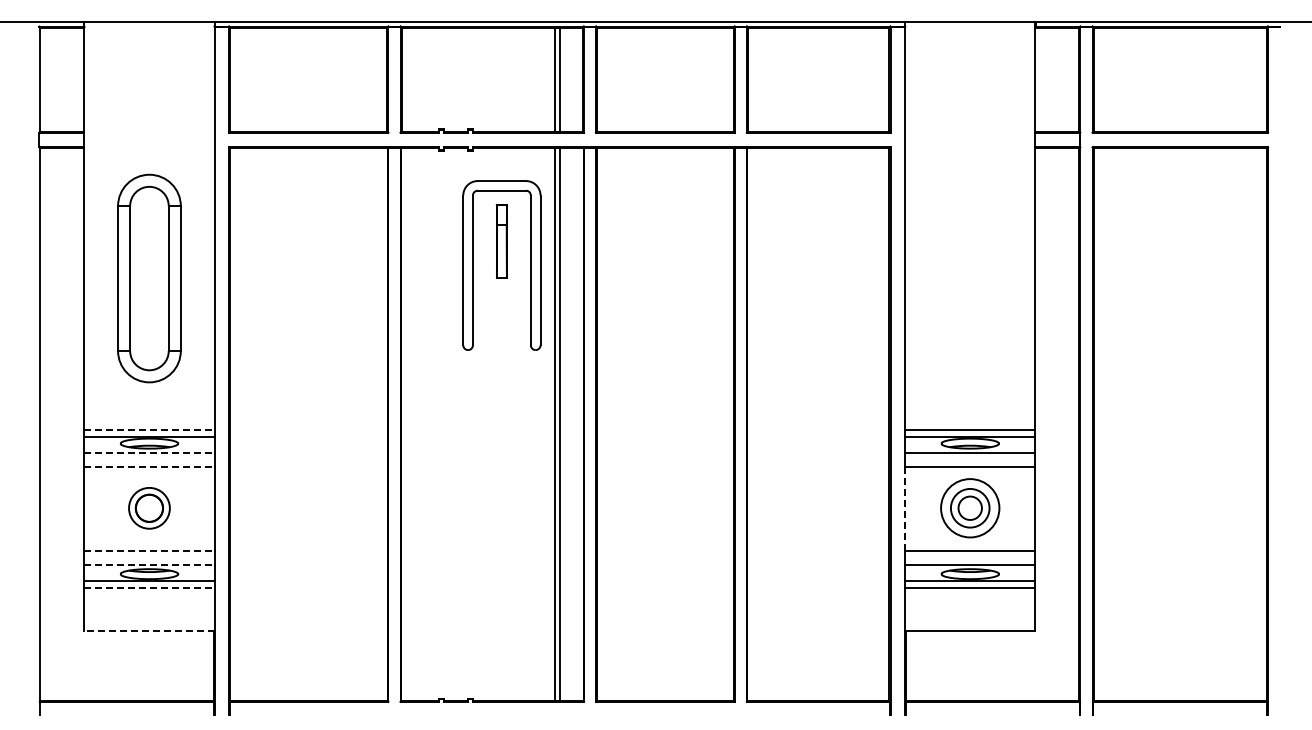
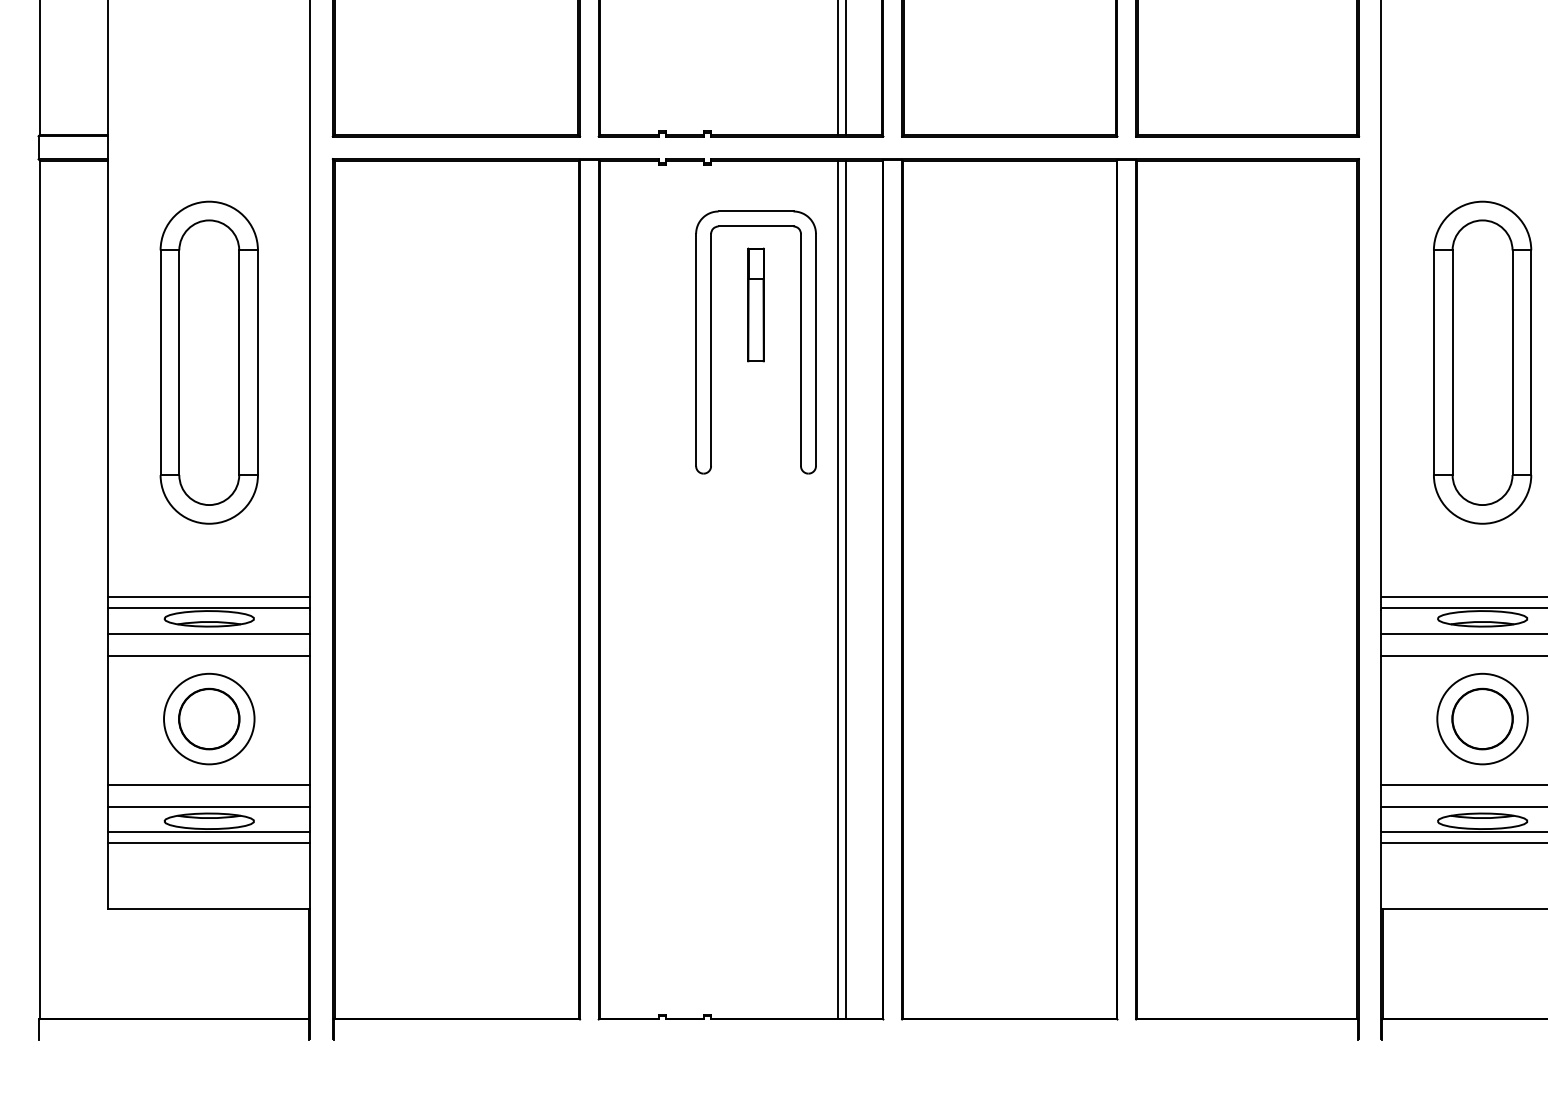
part: (970, 278) -> (1482, 362), added
line: (149, 429) -> (209, 596), dashed -> solid
line: (149, 453) -> (209, 634), dashed -> solid
line: (149, 467) -> (209, 655), dashed -> solid
circle: (969, 507) -> (1481, 717), size x1.67
part: (149, 508) -> (209, 719), size x1.43
line: (905, 509) -> (1382, 720), dashed -> solid
line: (149, 550) -> (209, 784), dashed -> solid
line: (149, 564) -> (209, 806), dashed -> solid
line: (149, 588) -> (209, 843), dashed -> solid
line: (148, 630) -> (207, 908), dashed -> solid

